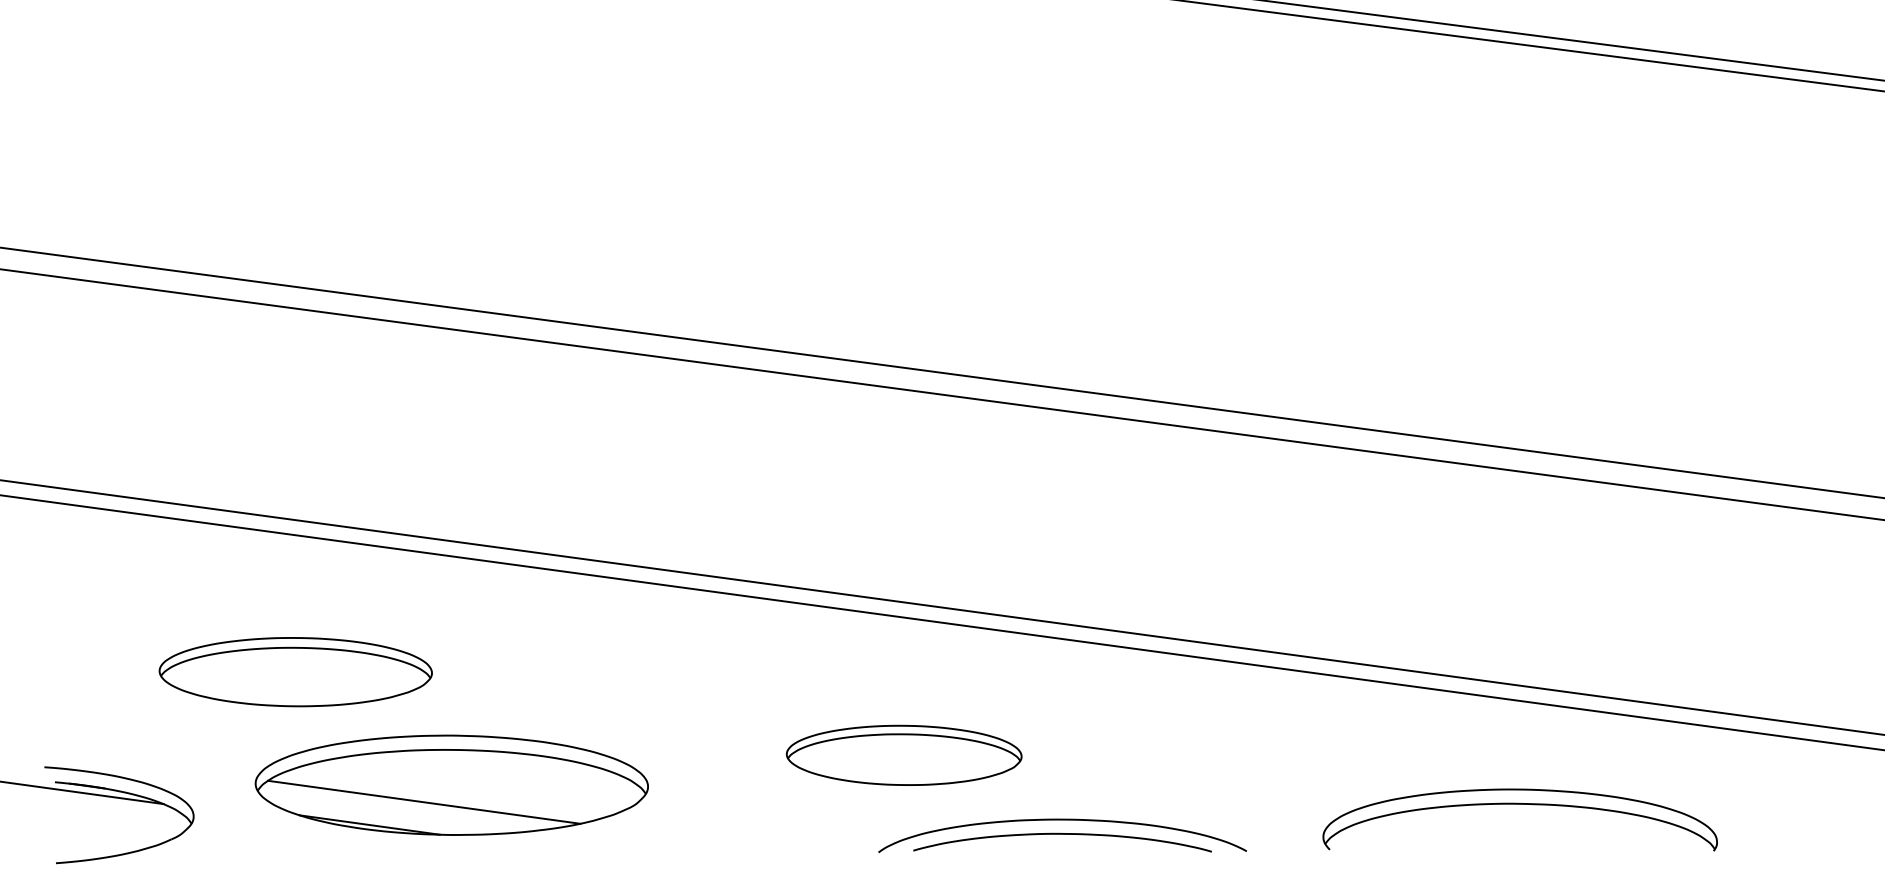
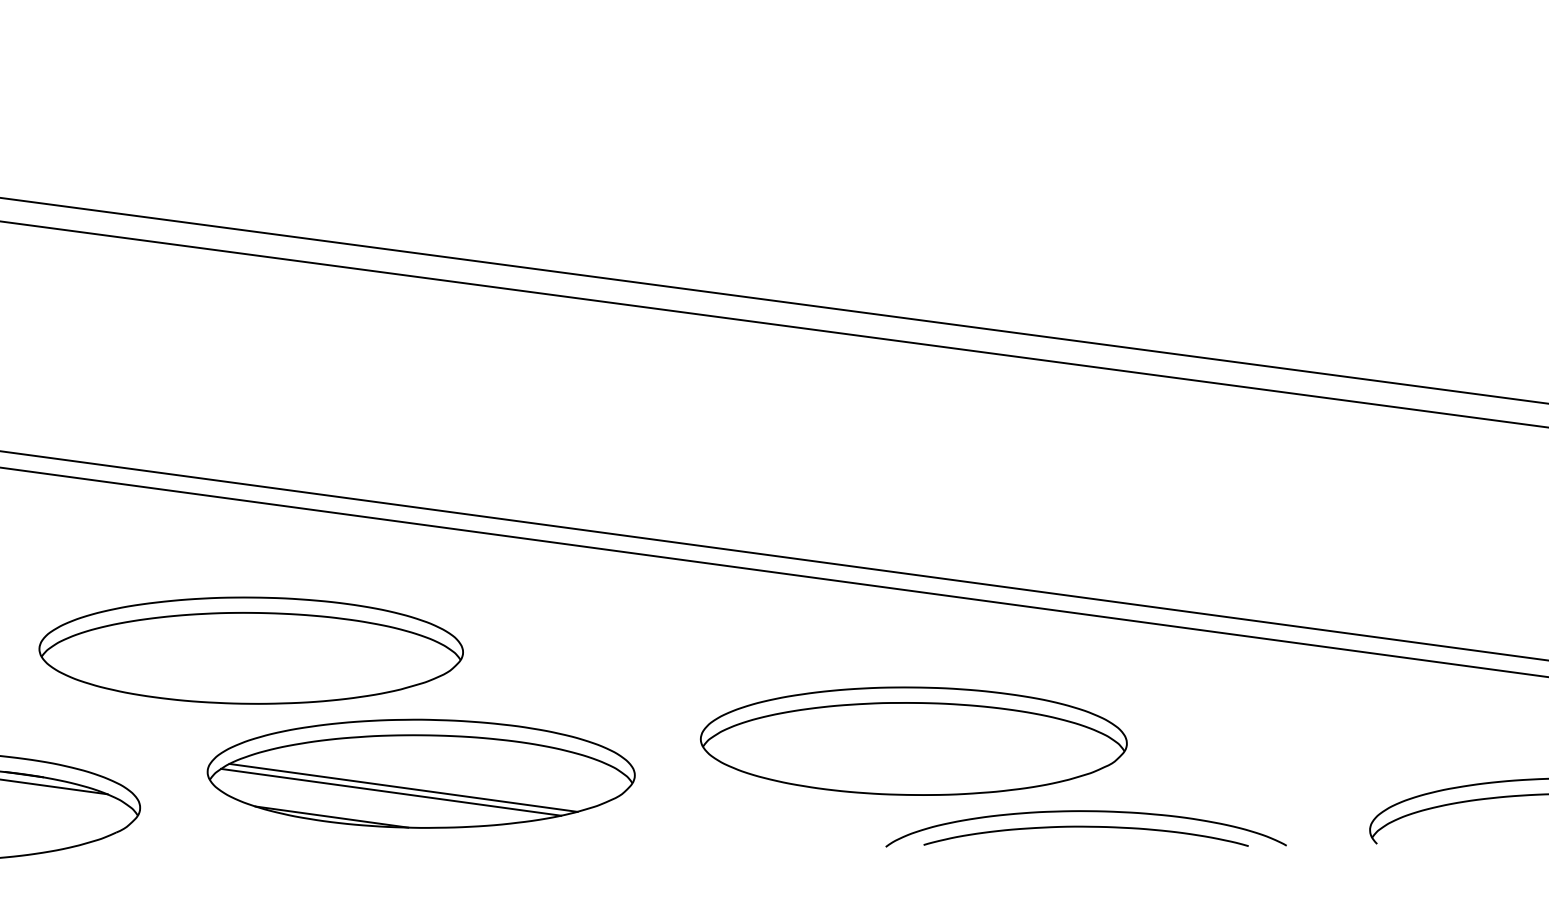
part: (295, 671) -> (251, 649), size x1.43
part: (903, 755) -> (912, 741), size x1.67
line: (435, 798) -> (403, 788), added

